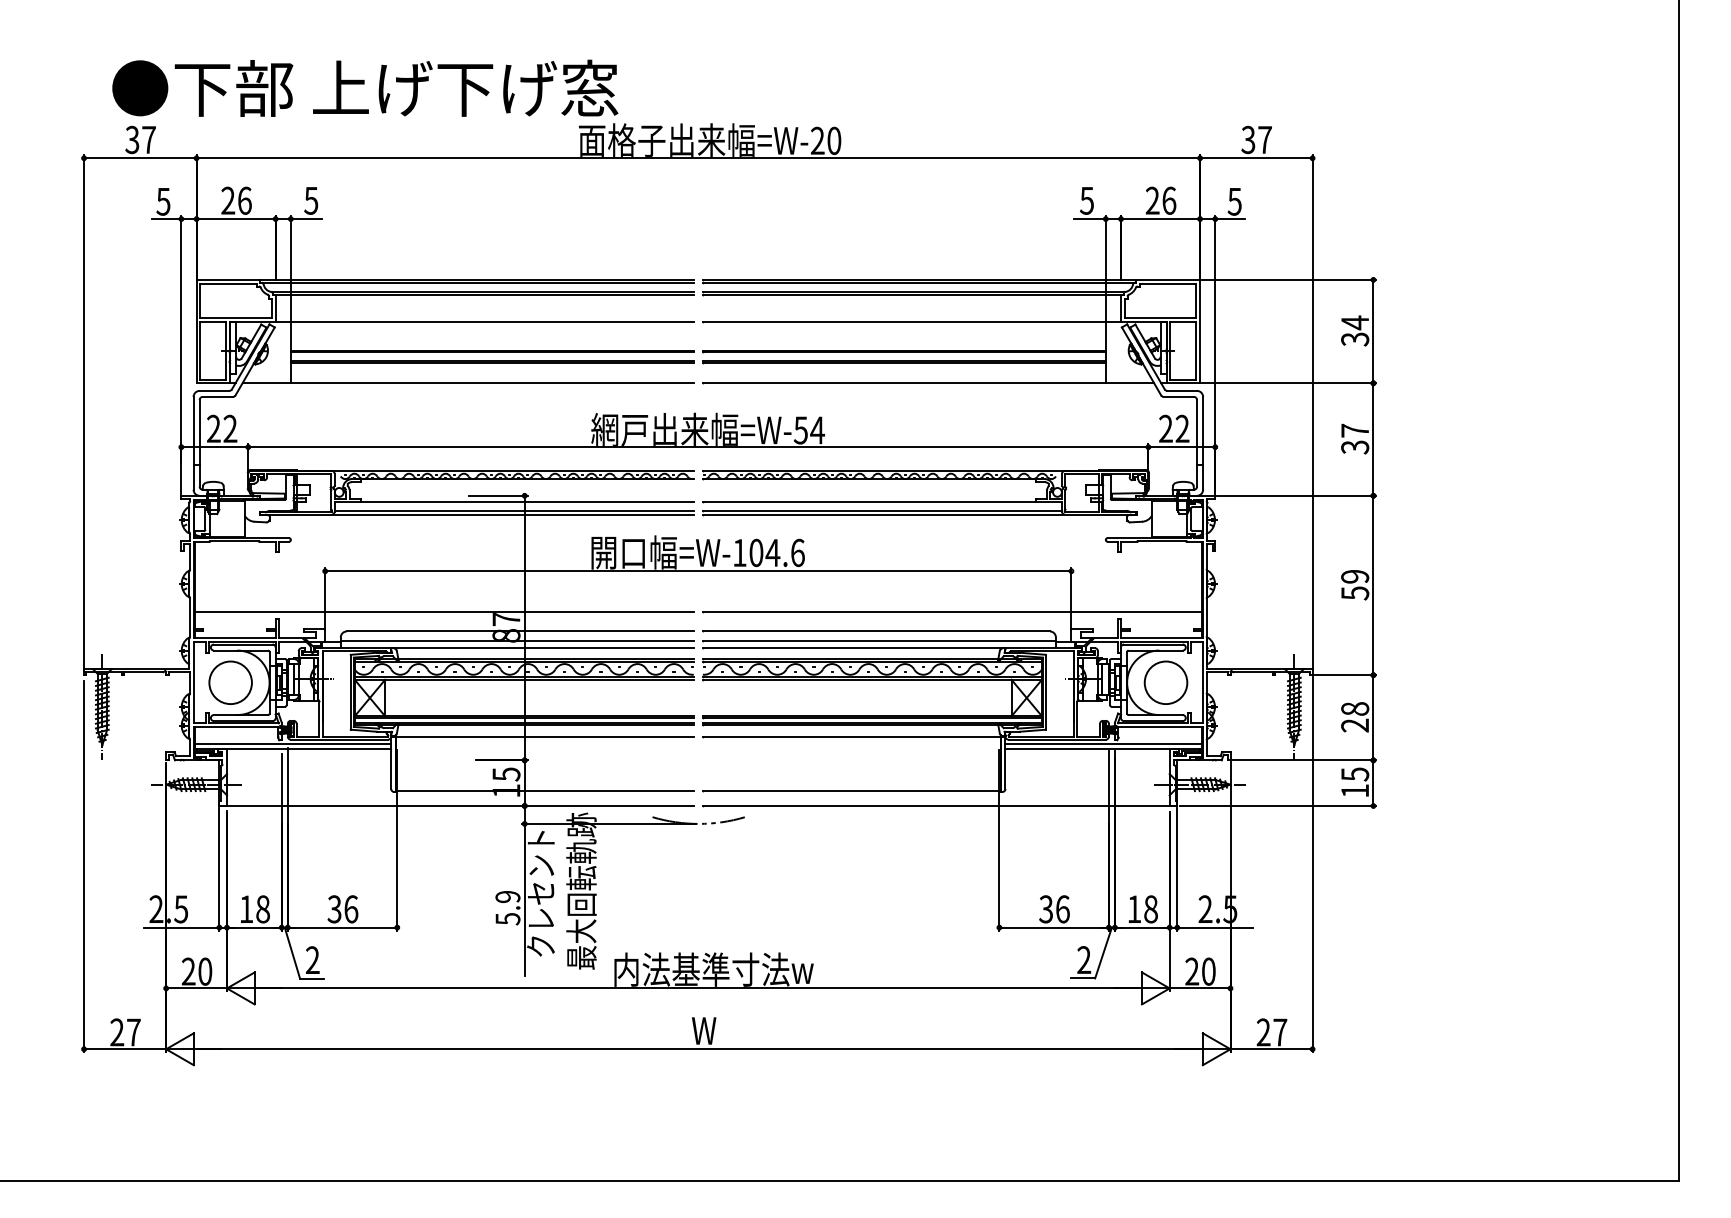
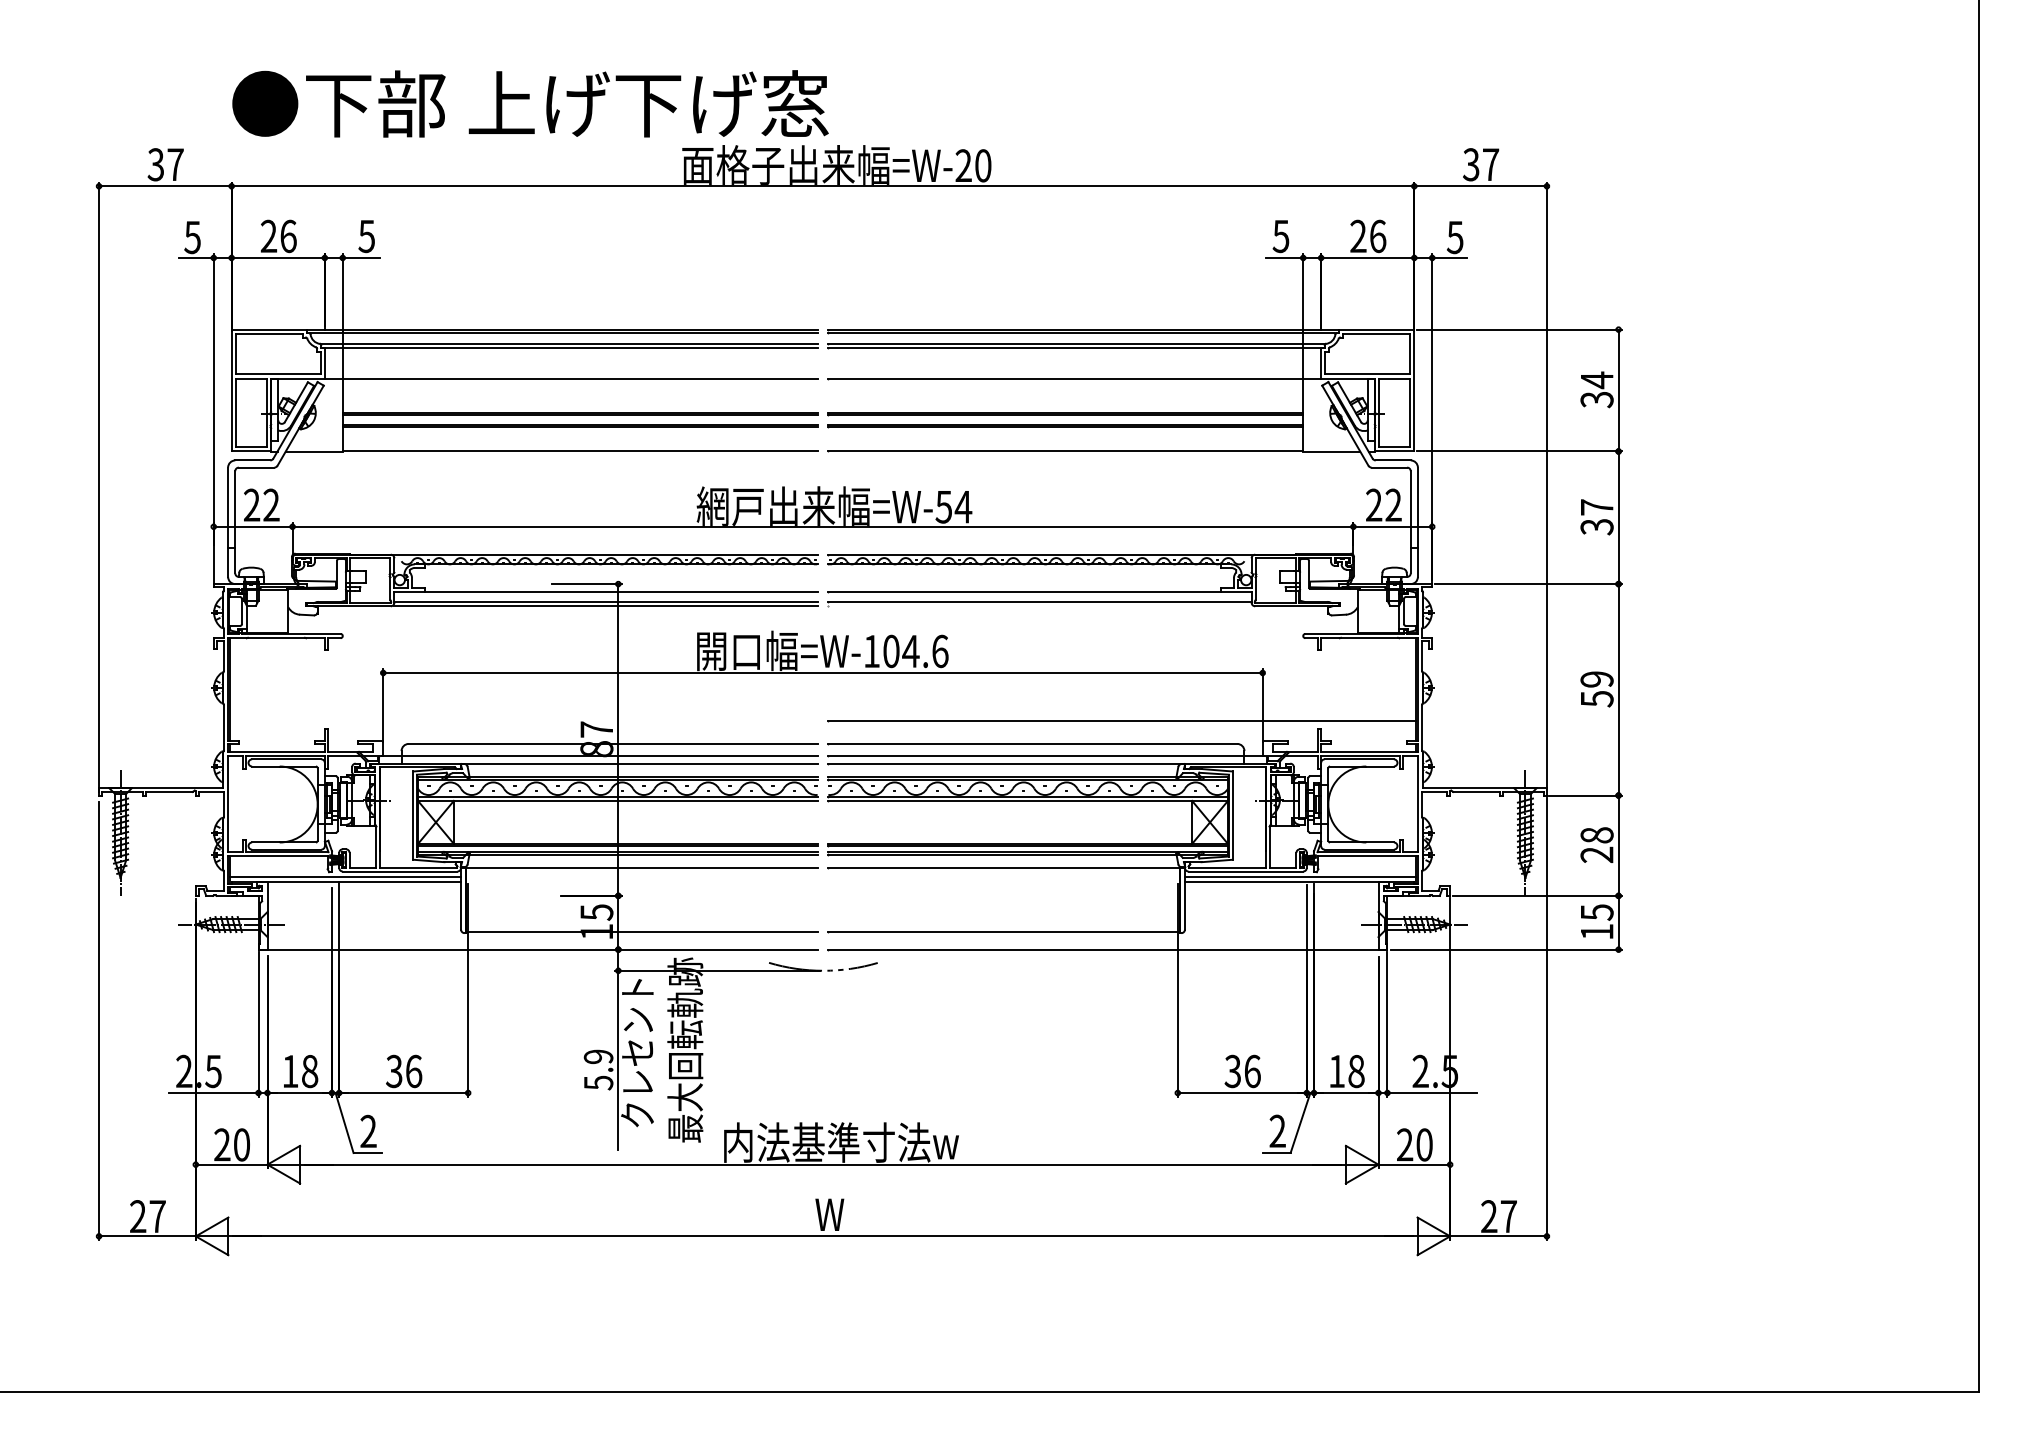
text: (365, 88) -> (530, 103), moved
line: (882, 514) -> (1040, 606), removed
line: (444, 611) -> (523, 720), removed
circle: (230, 682) -> (271, 804), removed
circle: (1166, 682) -> (1374, 804), removed

